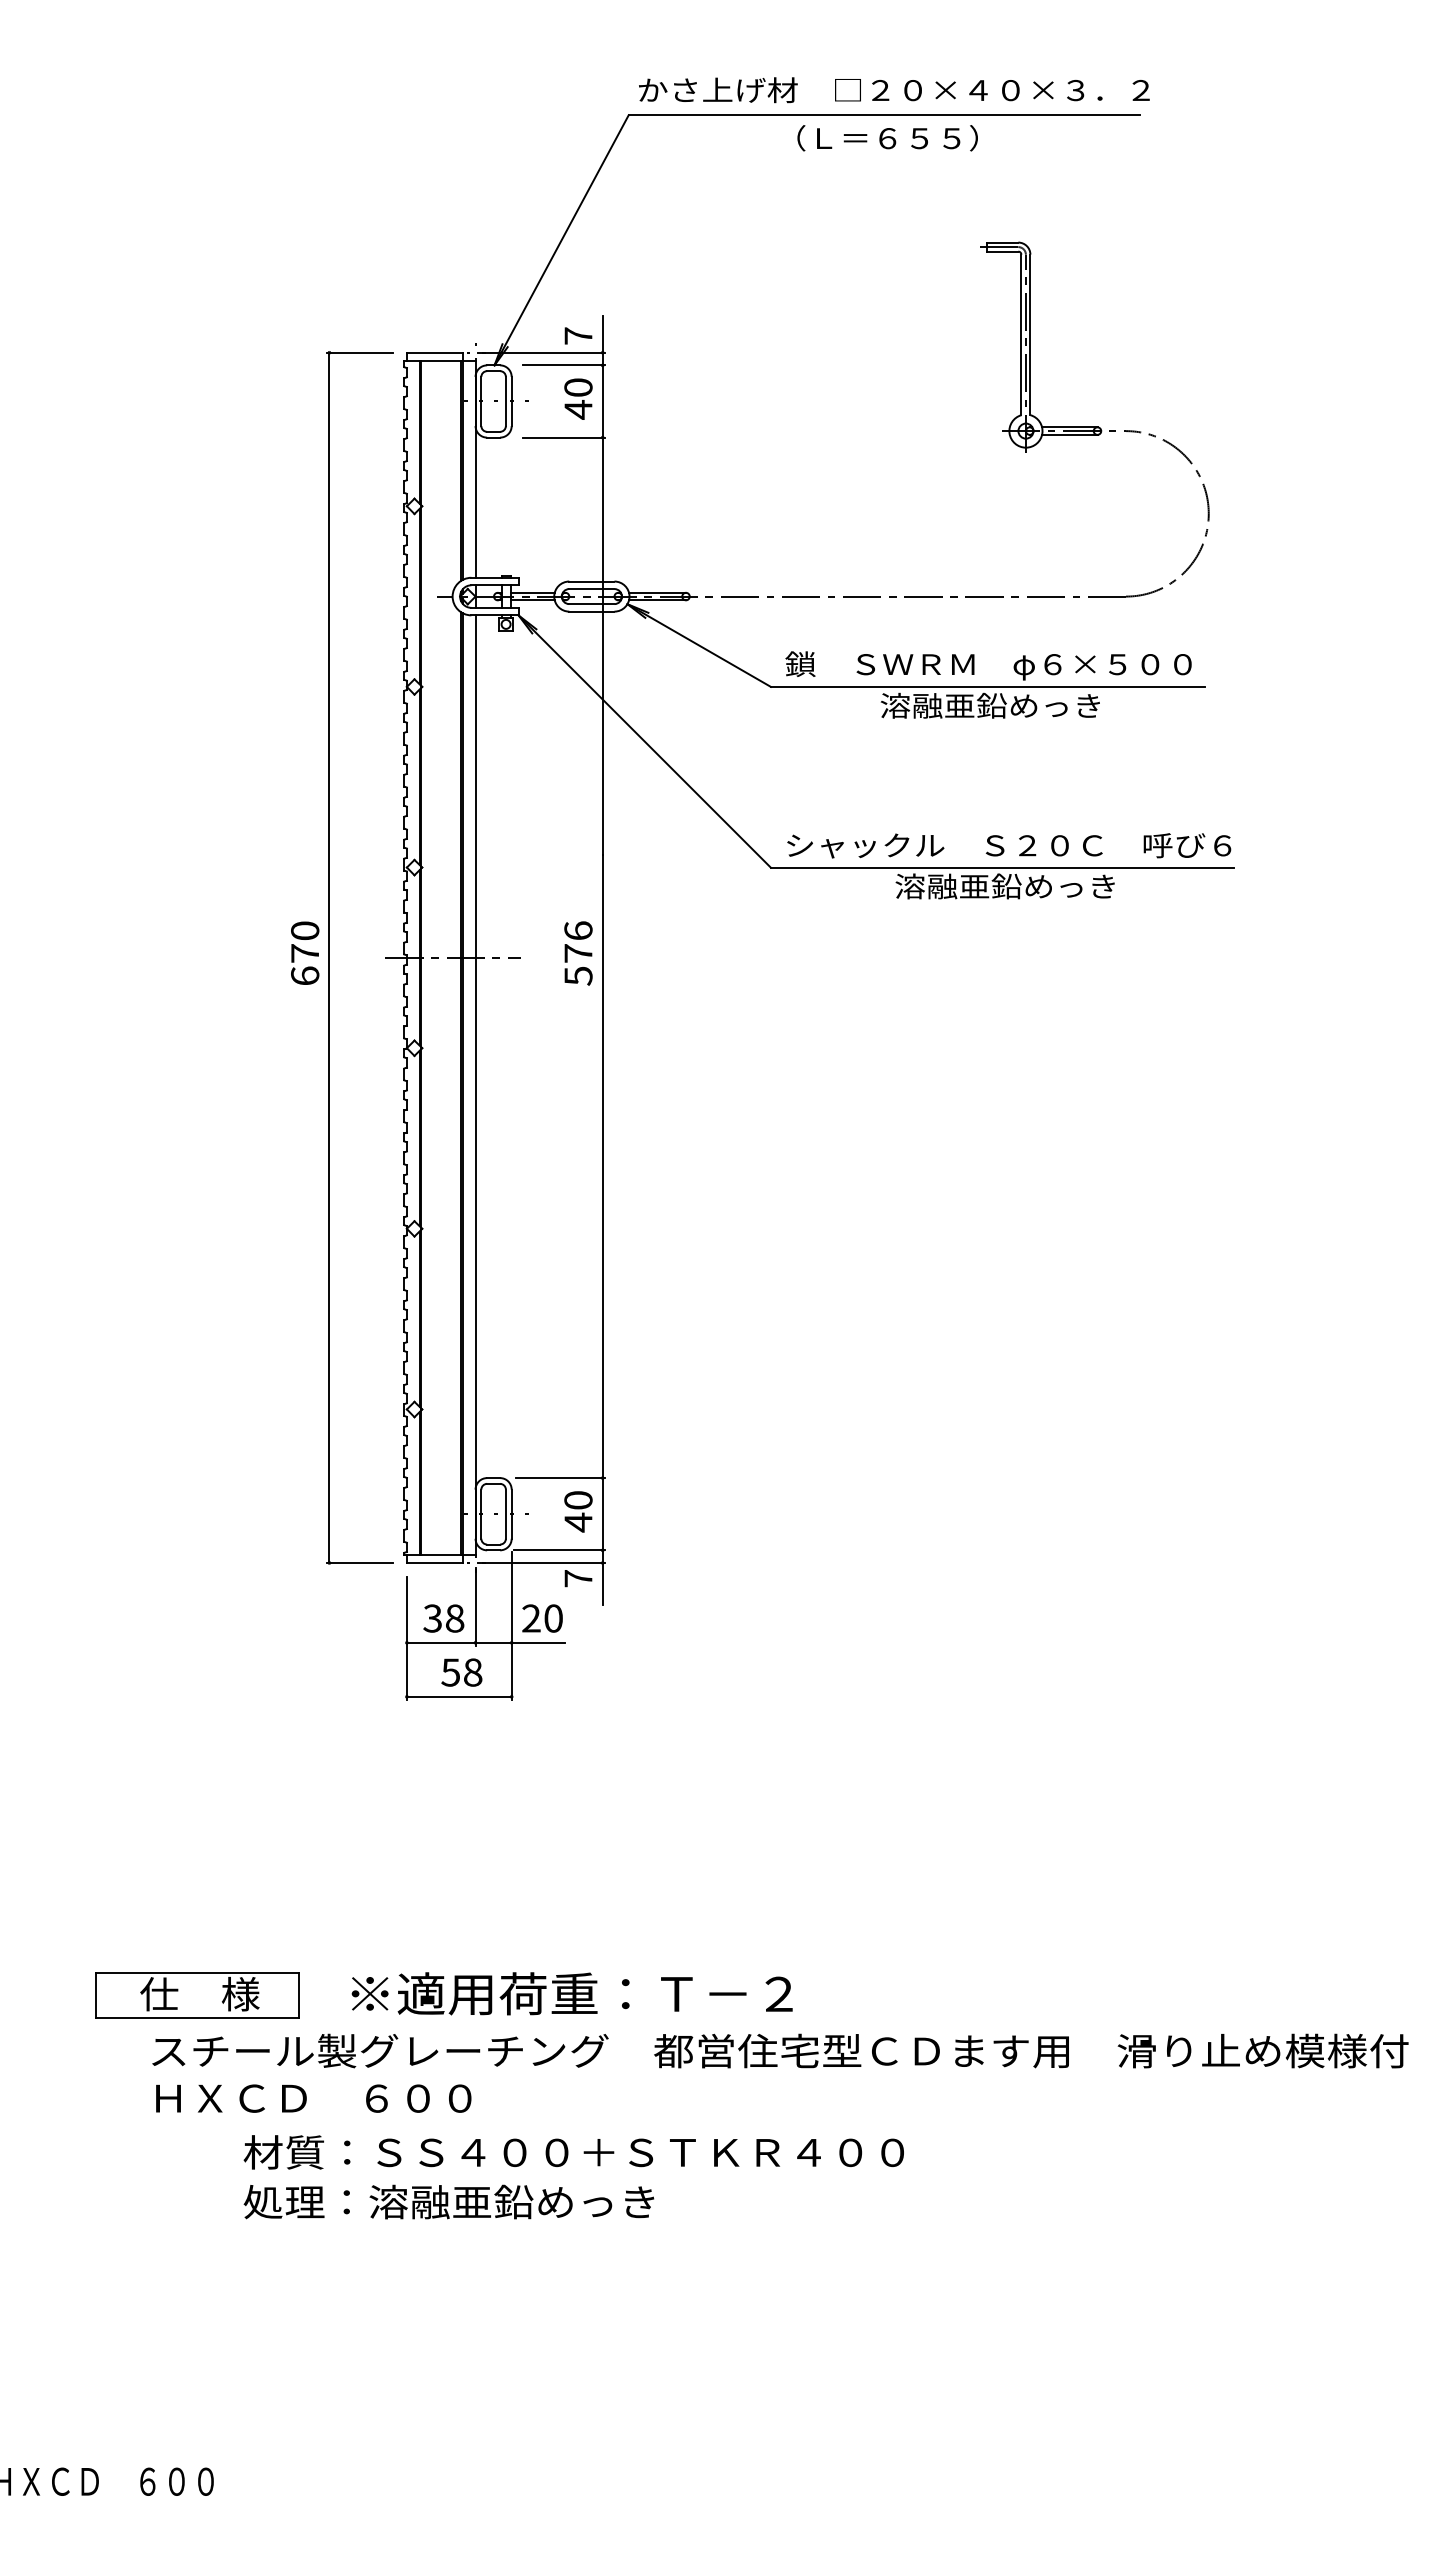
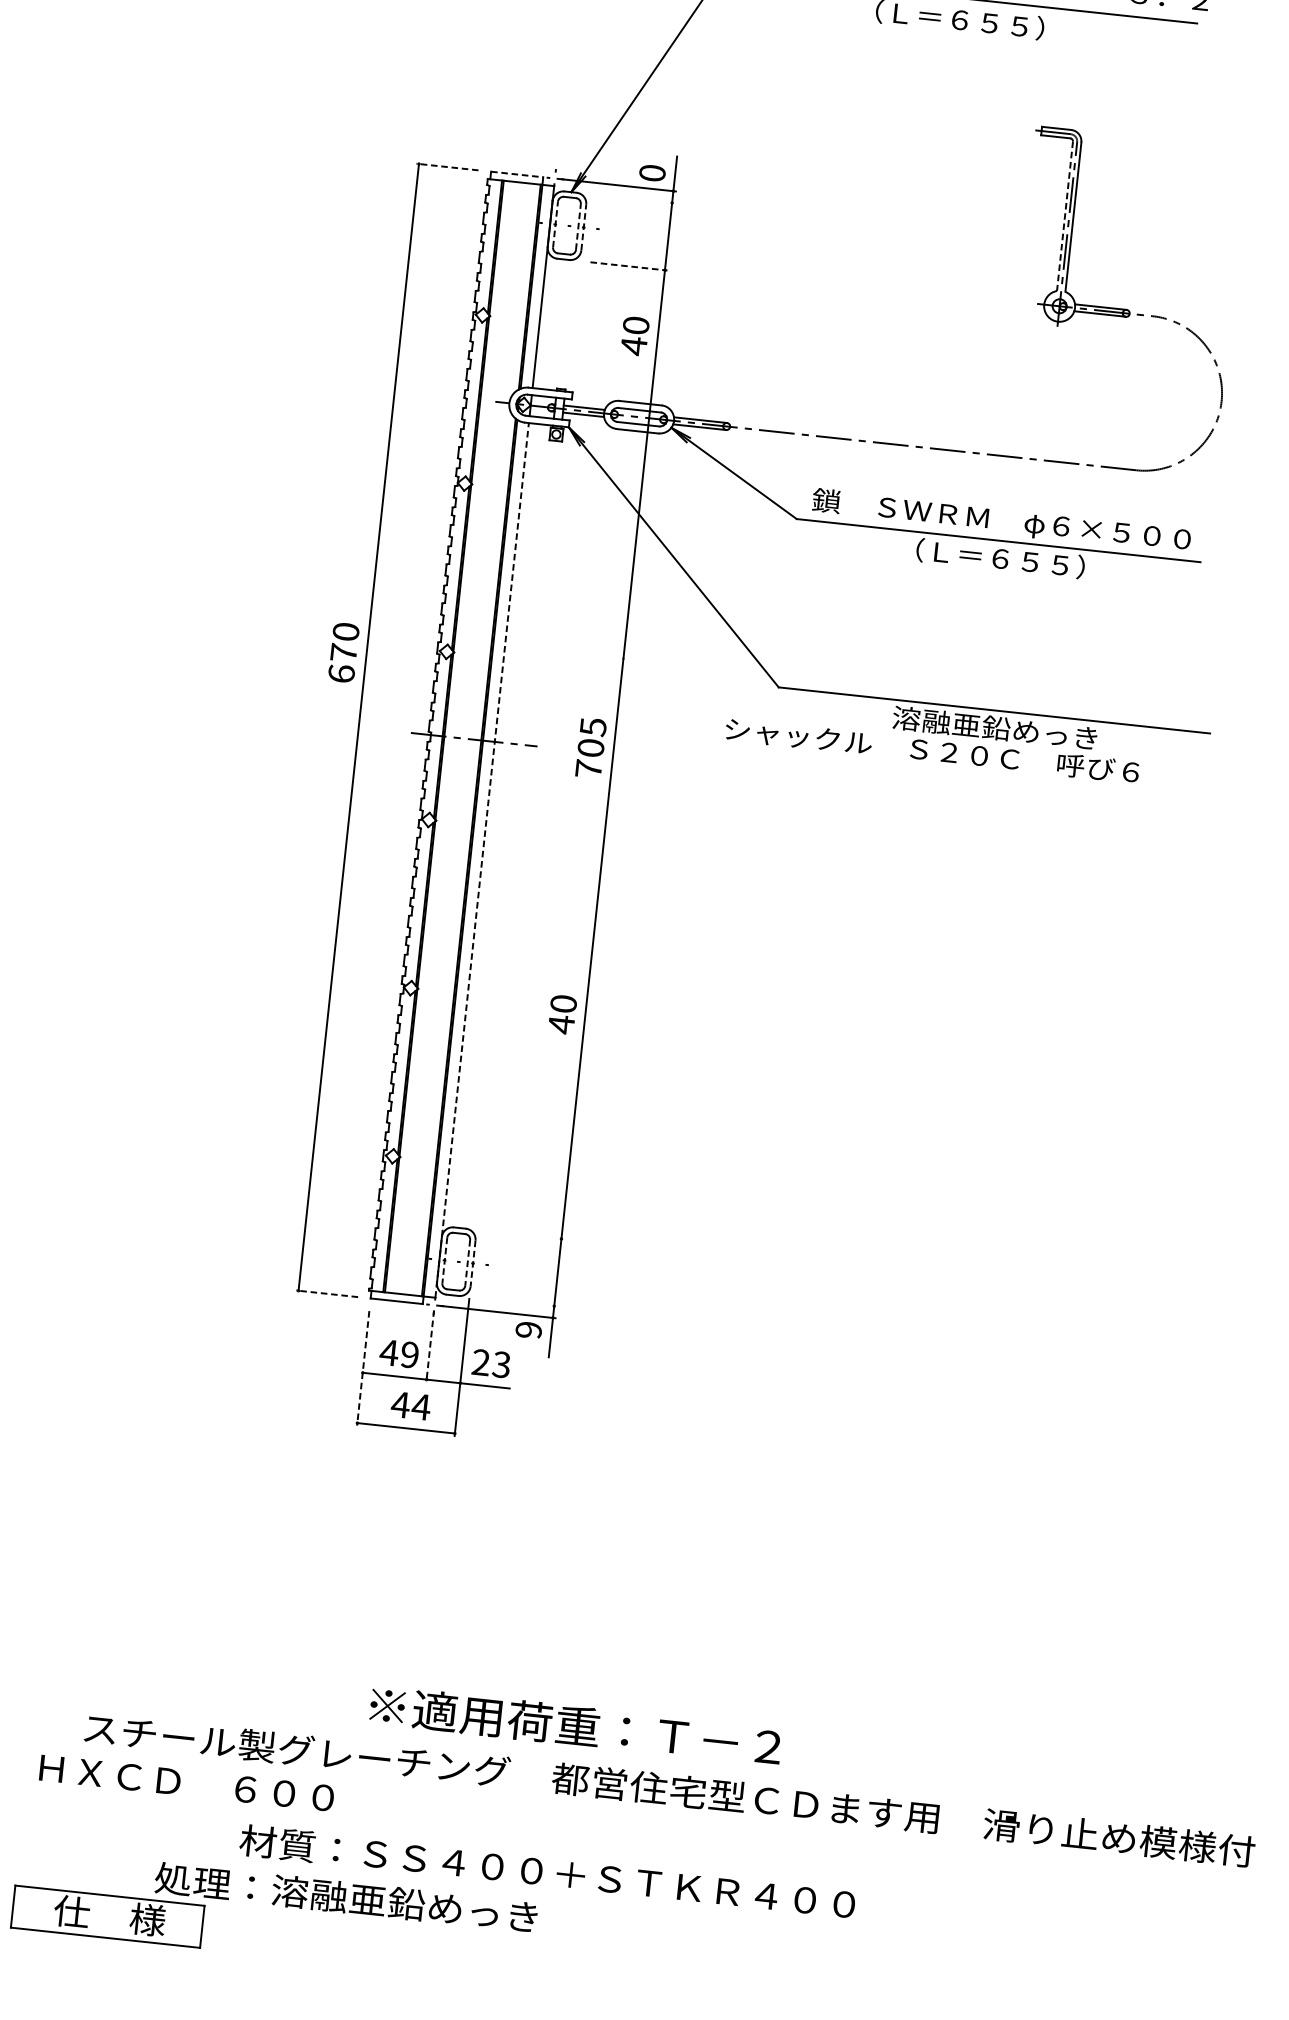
text: (578, 335) -> (652, 172), 7 -> 0
line: (1021, 335) -> (1065, 216), solid -> dashed
line: (359, 352) -> (446, 166), solid -> dashed
line: (434, 352) -> (516, 174), solid -> dashed
line: (563, 365) -> (635, 199), removed
text: (578, 398) -> (635, 335), moved
line: (481, 401) -> (555, 224), solid -> dashed
line: (505, 401) -> (578, 226), solid -> dashed
line: (511, 401) -> (583, 227), solid -> dashed
line: (564, 437) -> (629, 266), solid -> dashed
text: (989, 705) -> (998, 558), 溶融亜鉛めっき -> （Ｌ＝６５５）
text: (1009, 845) -> (932, 750), moved
text: (305, 952) -> (344, 652), moved
text: (578, 953) -> (591, 748), 576 -> 705
line: (475, 1085) -> (482, 860), solid -> dashed
line: (560, 1478) -> (522, 1235), removed
text: (578, 1511) -> (562, 1014), moved
line: (481, 1514) -> (444, 1260), solid -> dashed
line: (505, 1514) -> (467, 1263), solid -> dashed
line: (511, 1514) -> (472, 1263), solid -> dashed
line: (559, 1550) -> (513, 1302), removed
line: (359, 1562) -> (326, 1293), solid -> dashed
text: (578, 1578) -> (528, 1329), 7 -> 9
line: (475, 1606) -> (430, 1345), solid -> dashed
text: (443, 1618) -> (399, 1353), 38 -> 49
text: (553, 1618) -> (501, 1364), 20 -> 23
line: (406, 1638) -> (362, 1368), solid -> dashed
text: (461, 1672) -> (410, 1405), 58 -> 44
text: (571, 1993) -> (575, 1725), moved
part: (197, 1995) -> (107, 1916), moved
text: (313, 2098) -> (186, 1783), moved
text: (573, 2152) -> (547, 1872), moved

